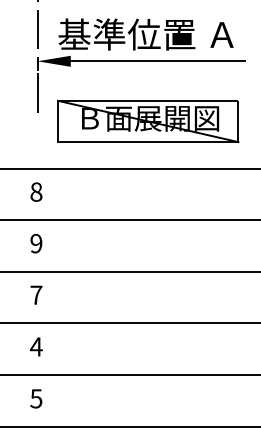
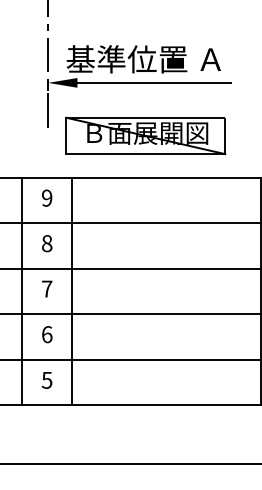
text: (36, 191) -> (47, 197), 8 -> 9
text: (36, 243) -> (47, 243), 9 -> 8
line: (8, 297) -> (22, 291), added
line: (65, 297) -> (72, 291), added
text: (35, 346) -> (46, 334), 4 -> 6

